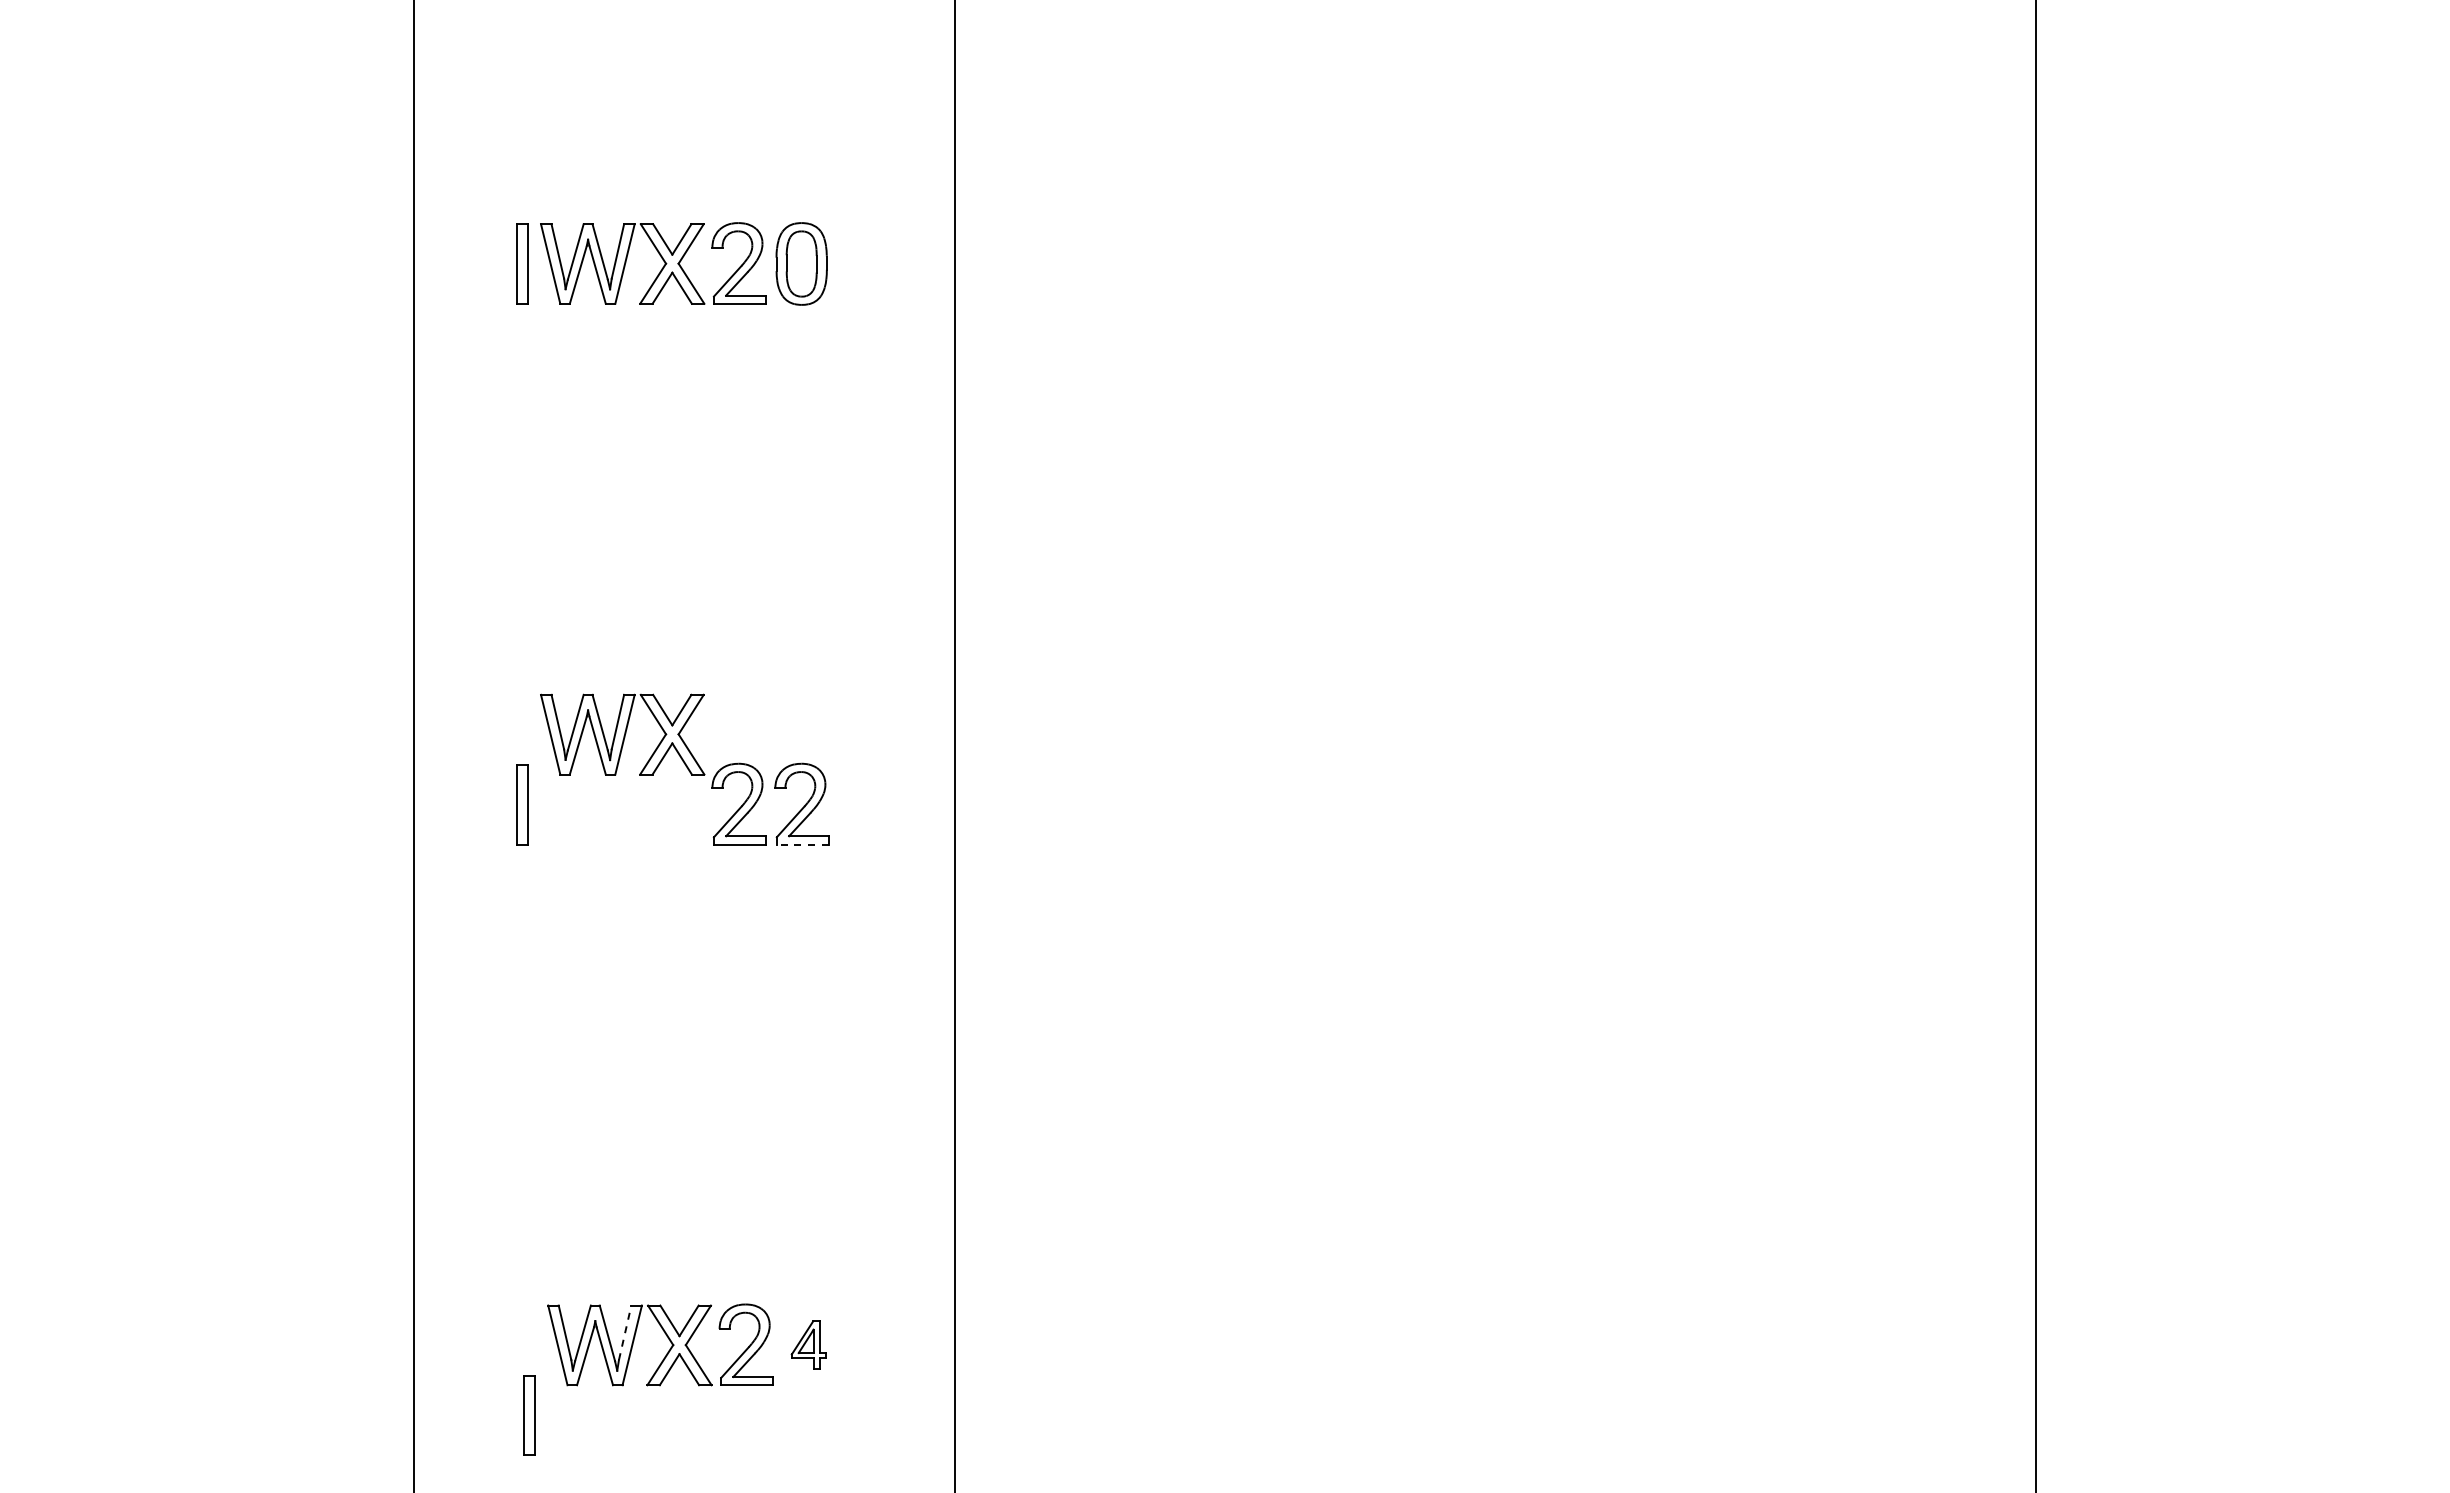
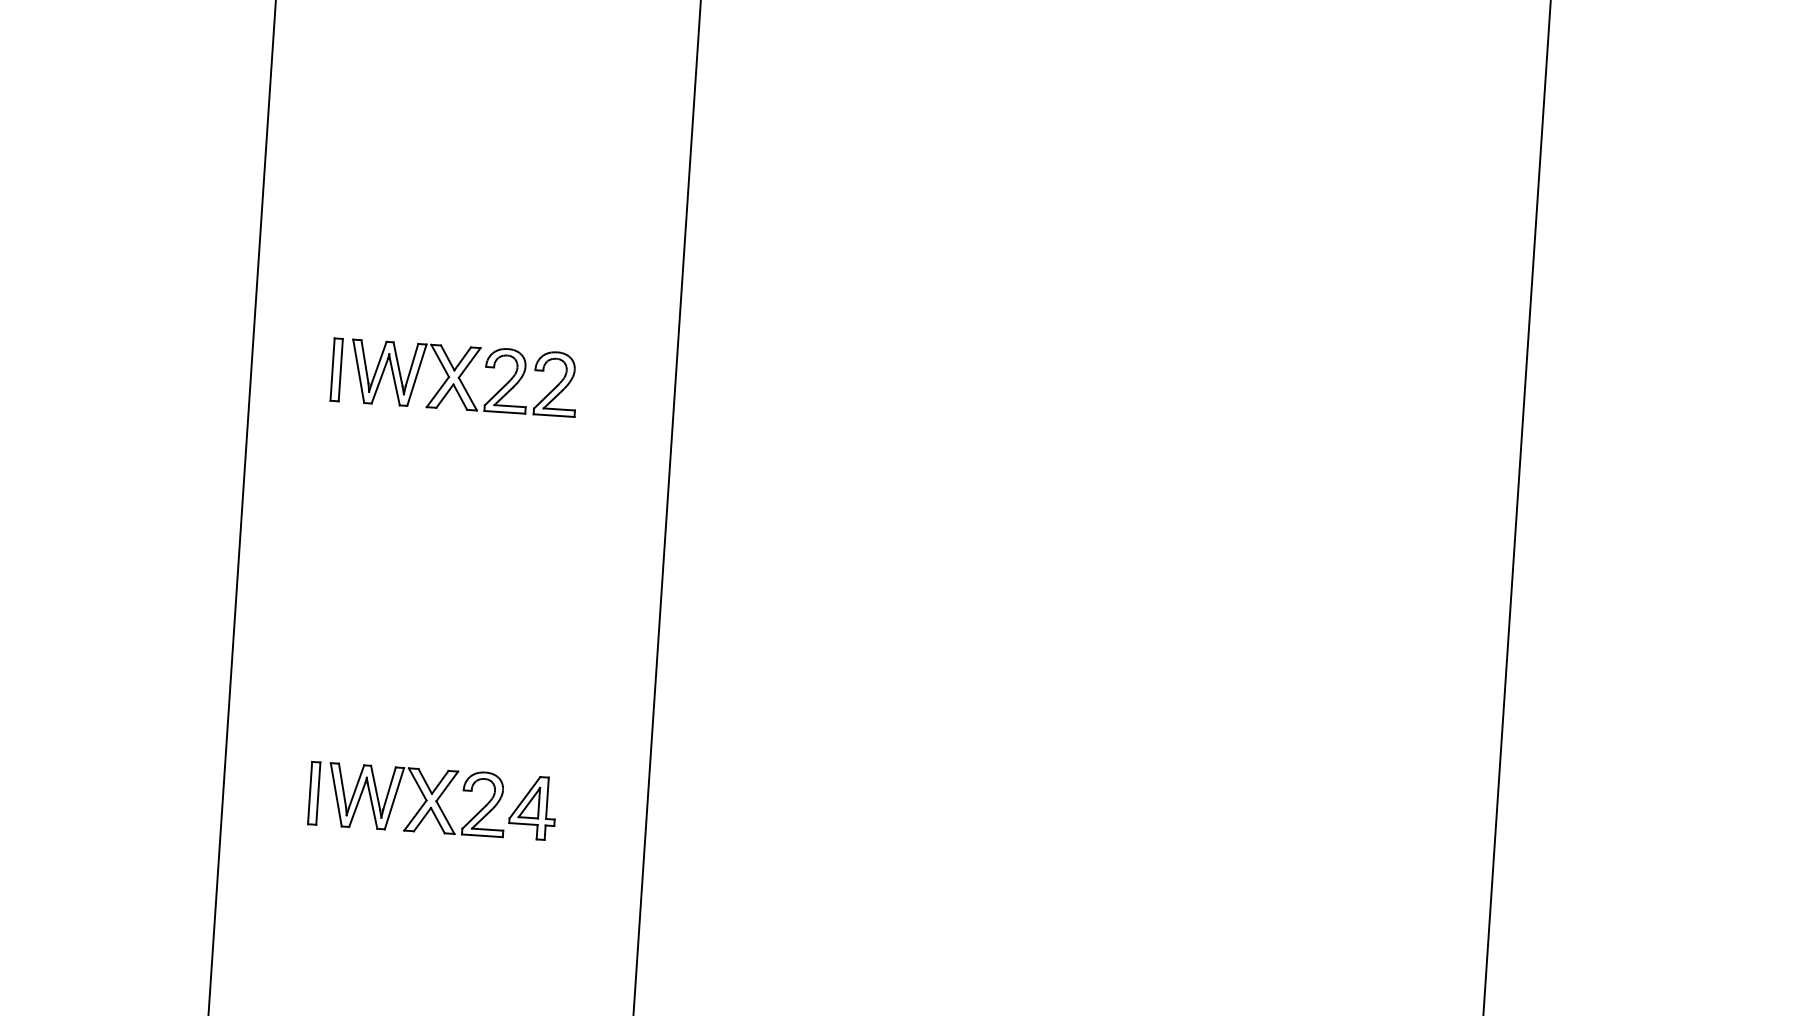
part: (622, 734) -> (414, 374), moved
line: (802, 844) -> (553, 415), dashed -> solid
line: (625, 1332) -> (389, 788), dashed -> solid
part: (808, 1344) -> (532, 807), size x1.67
part: (529, 1415) -> (314, 793), moved

